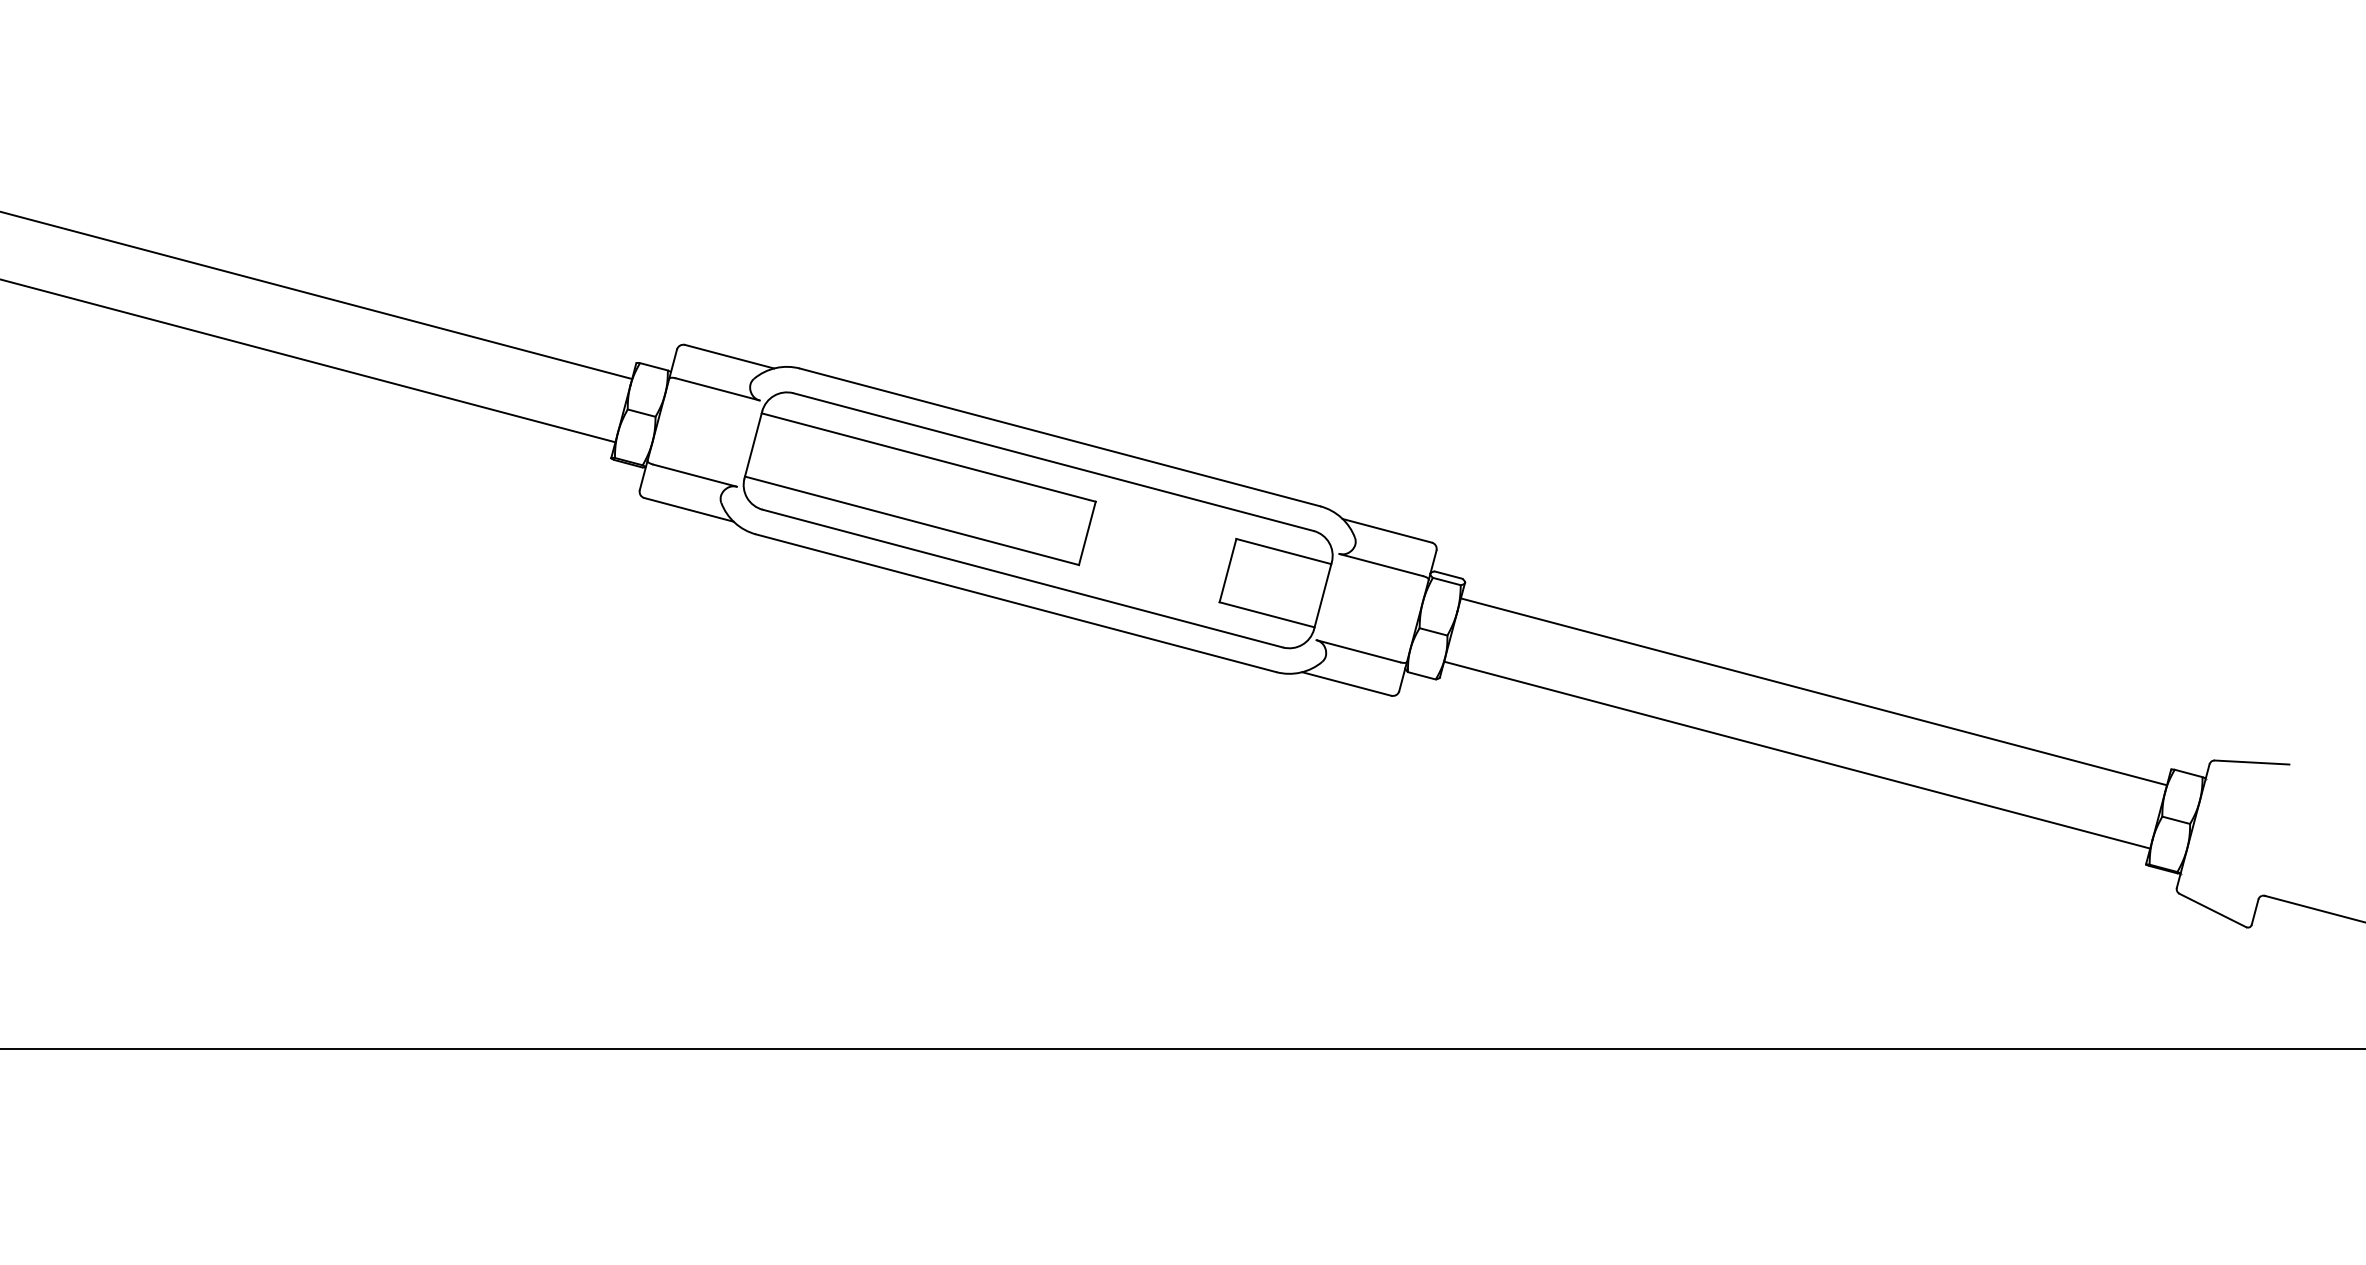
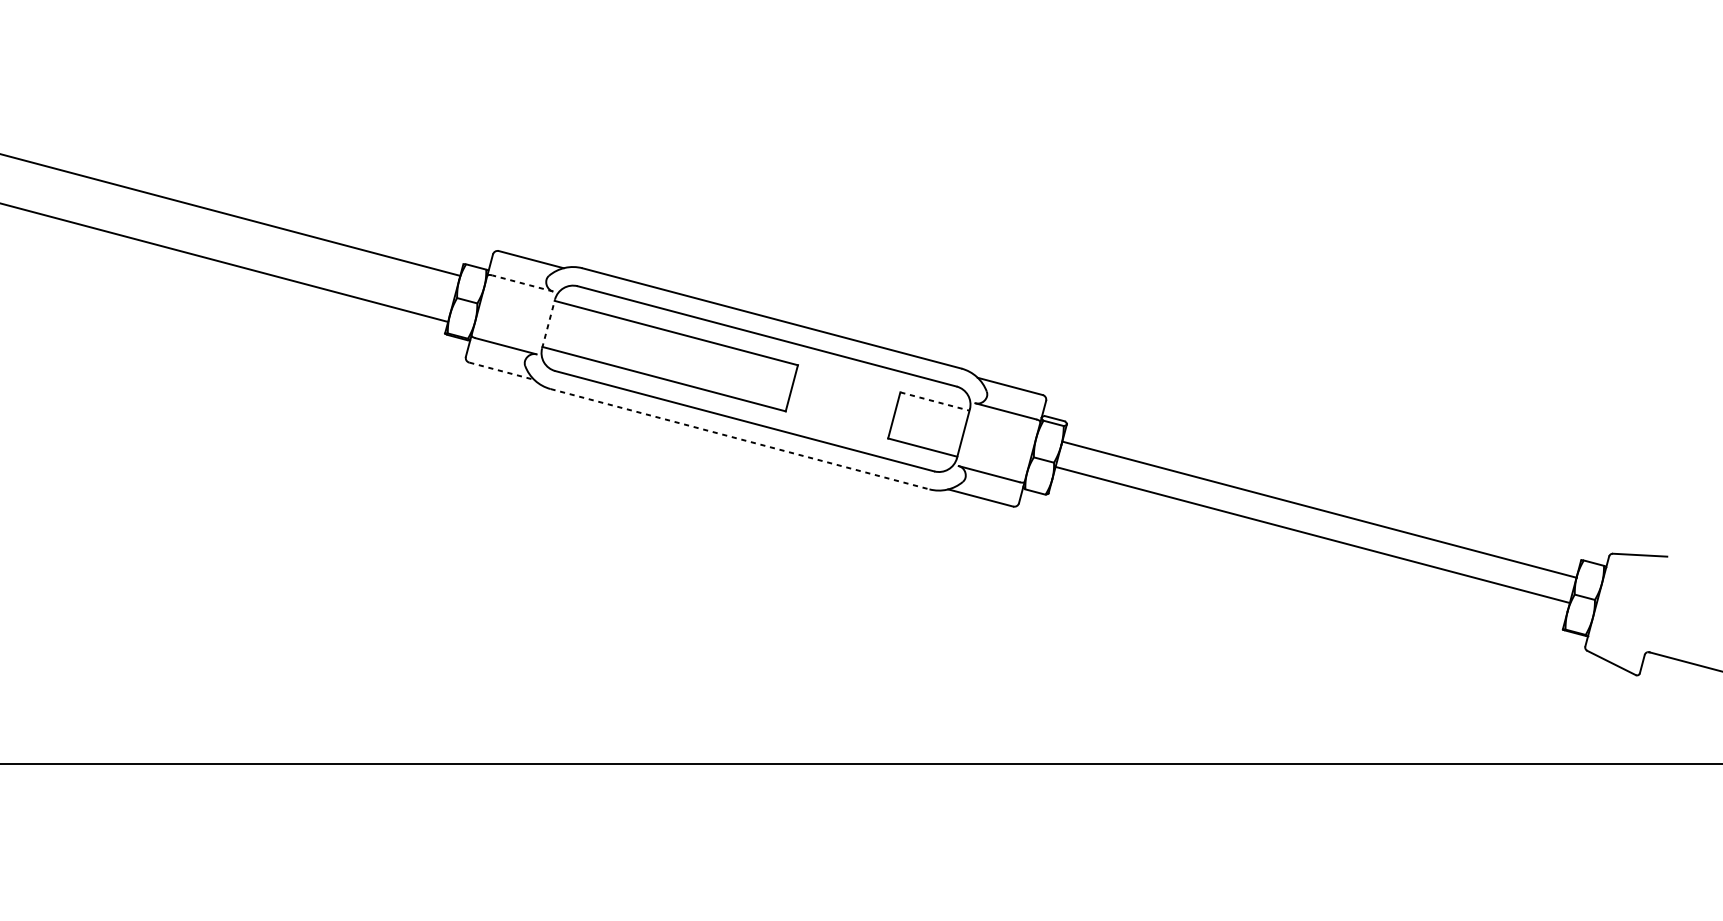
line: (717, 389) -> (522, 283), solid -> dashed
line: (753, 444) -> (548, 323), solid -> dashed
line: (689, 510) -> (502, 371), solid -> dashed
line: (1284, 551) -> (935, 401), solid -> dashed
line: (1016, 603) -> (740, 439), solid -> dashed
line: (1813, 691) -> (1312, 534), moved
line: (1797, 754) -> (1319, 509), moved

